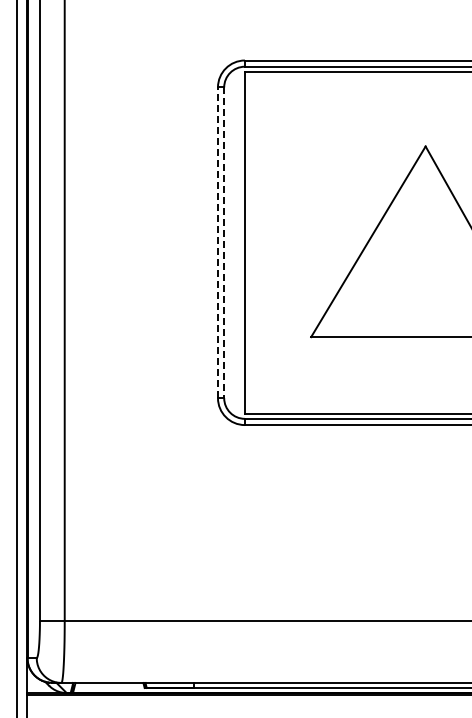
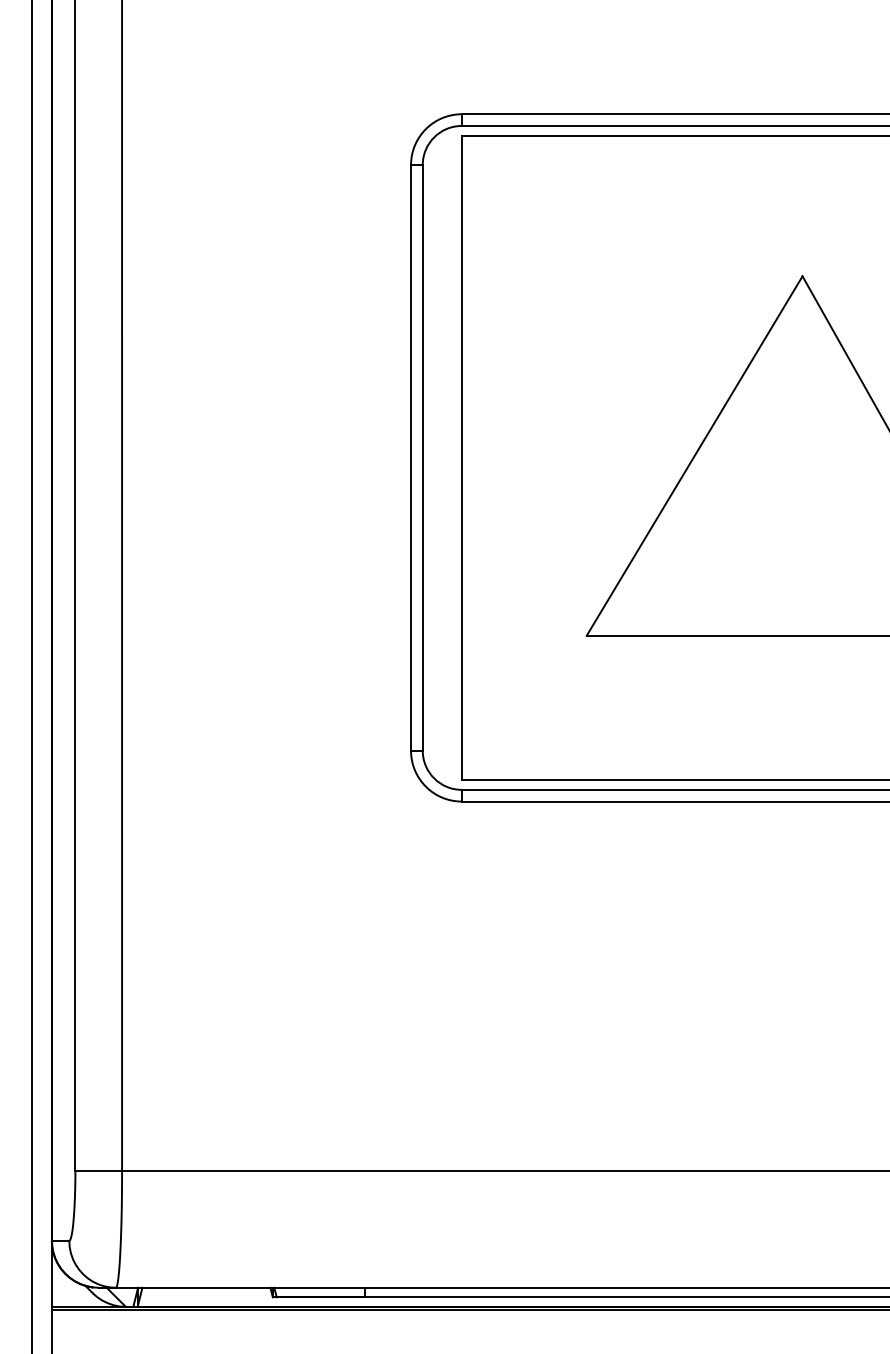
line: (217, 242) -> (410, 457), dashed -> solid
line: (224, 243) -> (423, 459), dashed -> solid

